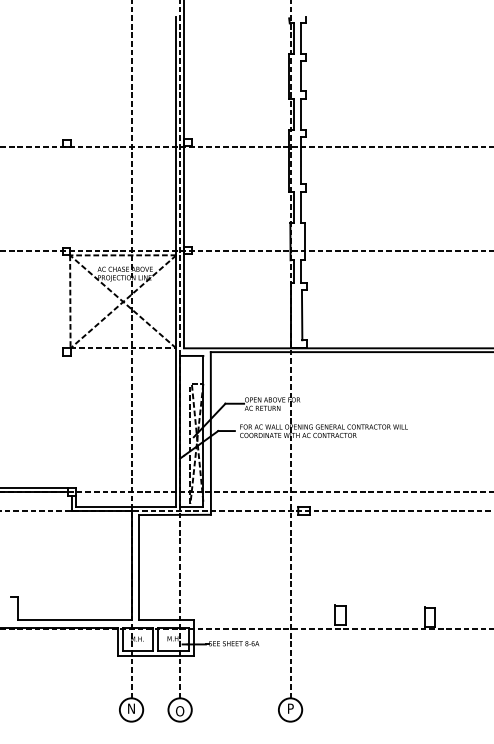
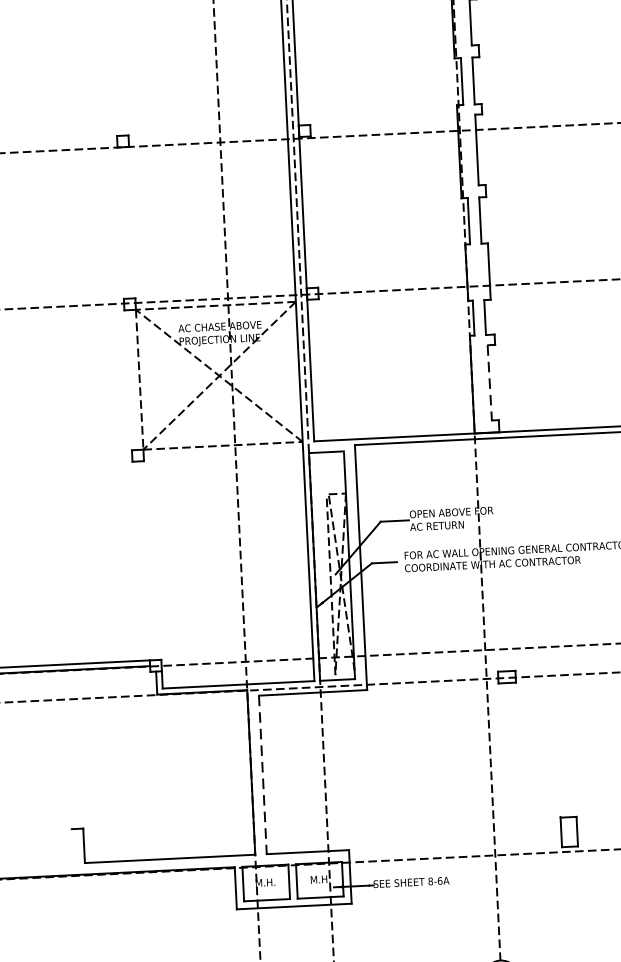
line: (302, 315) -> (490, 383), solid -> dashed
line: (139, 567) -> (263, 774), solid -> dashed

